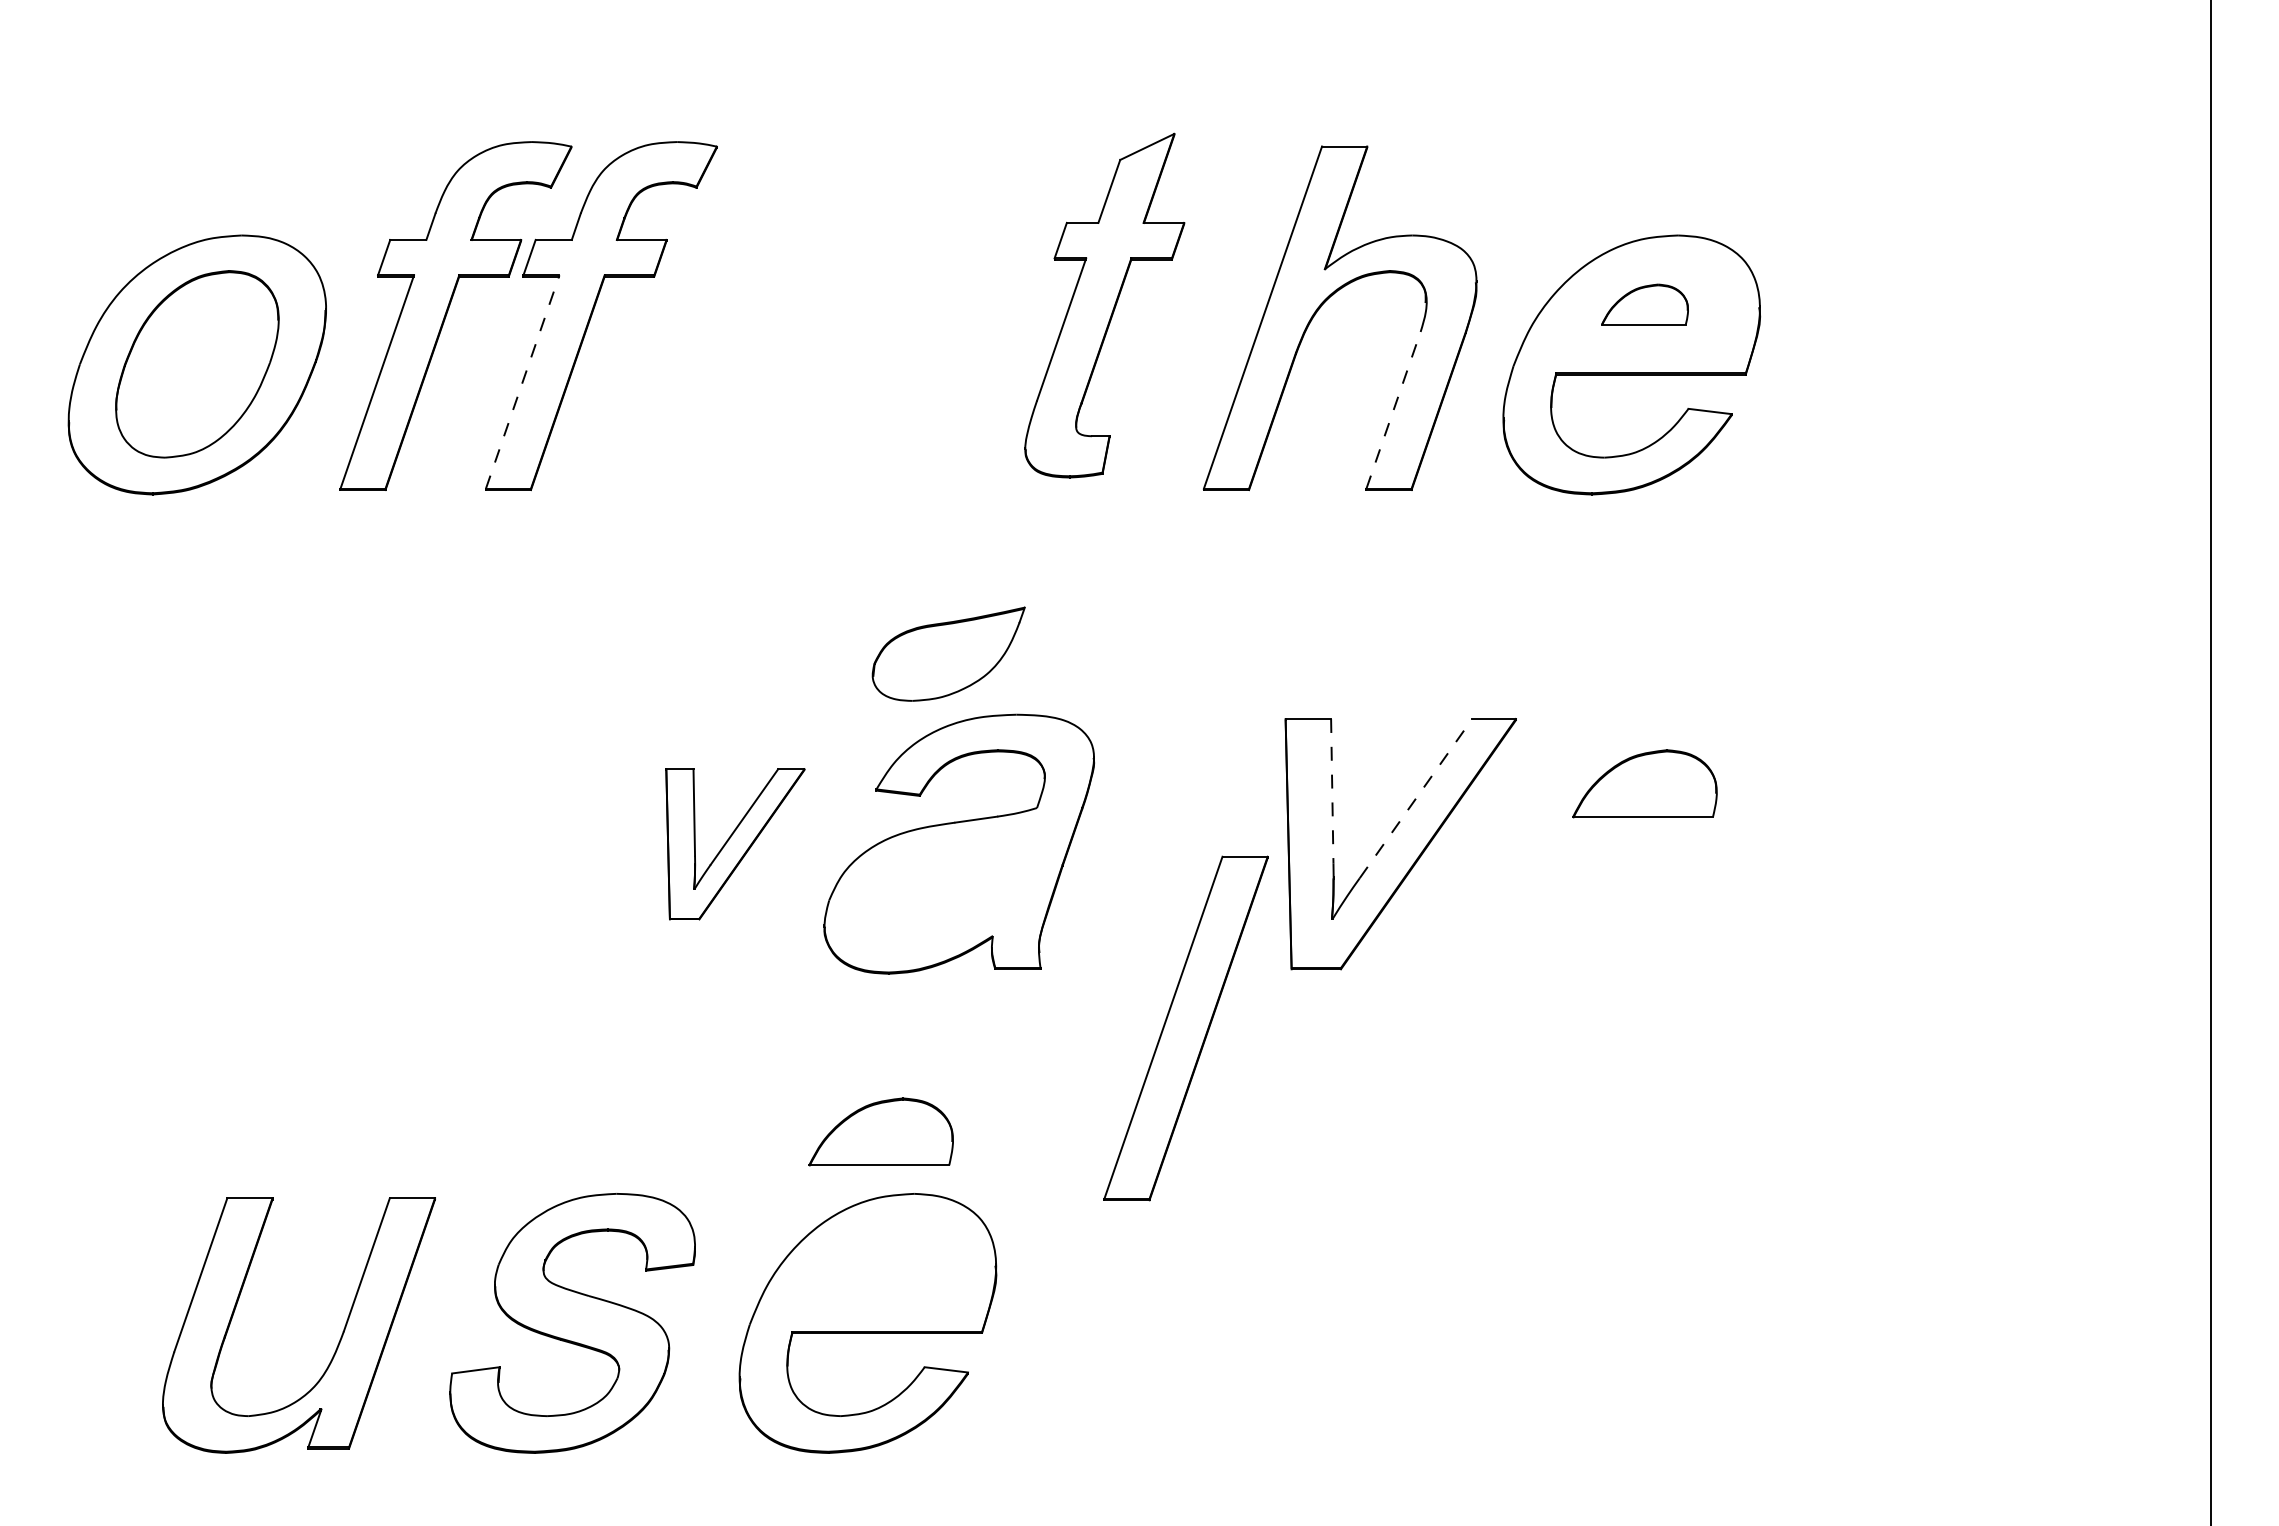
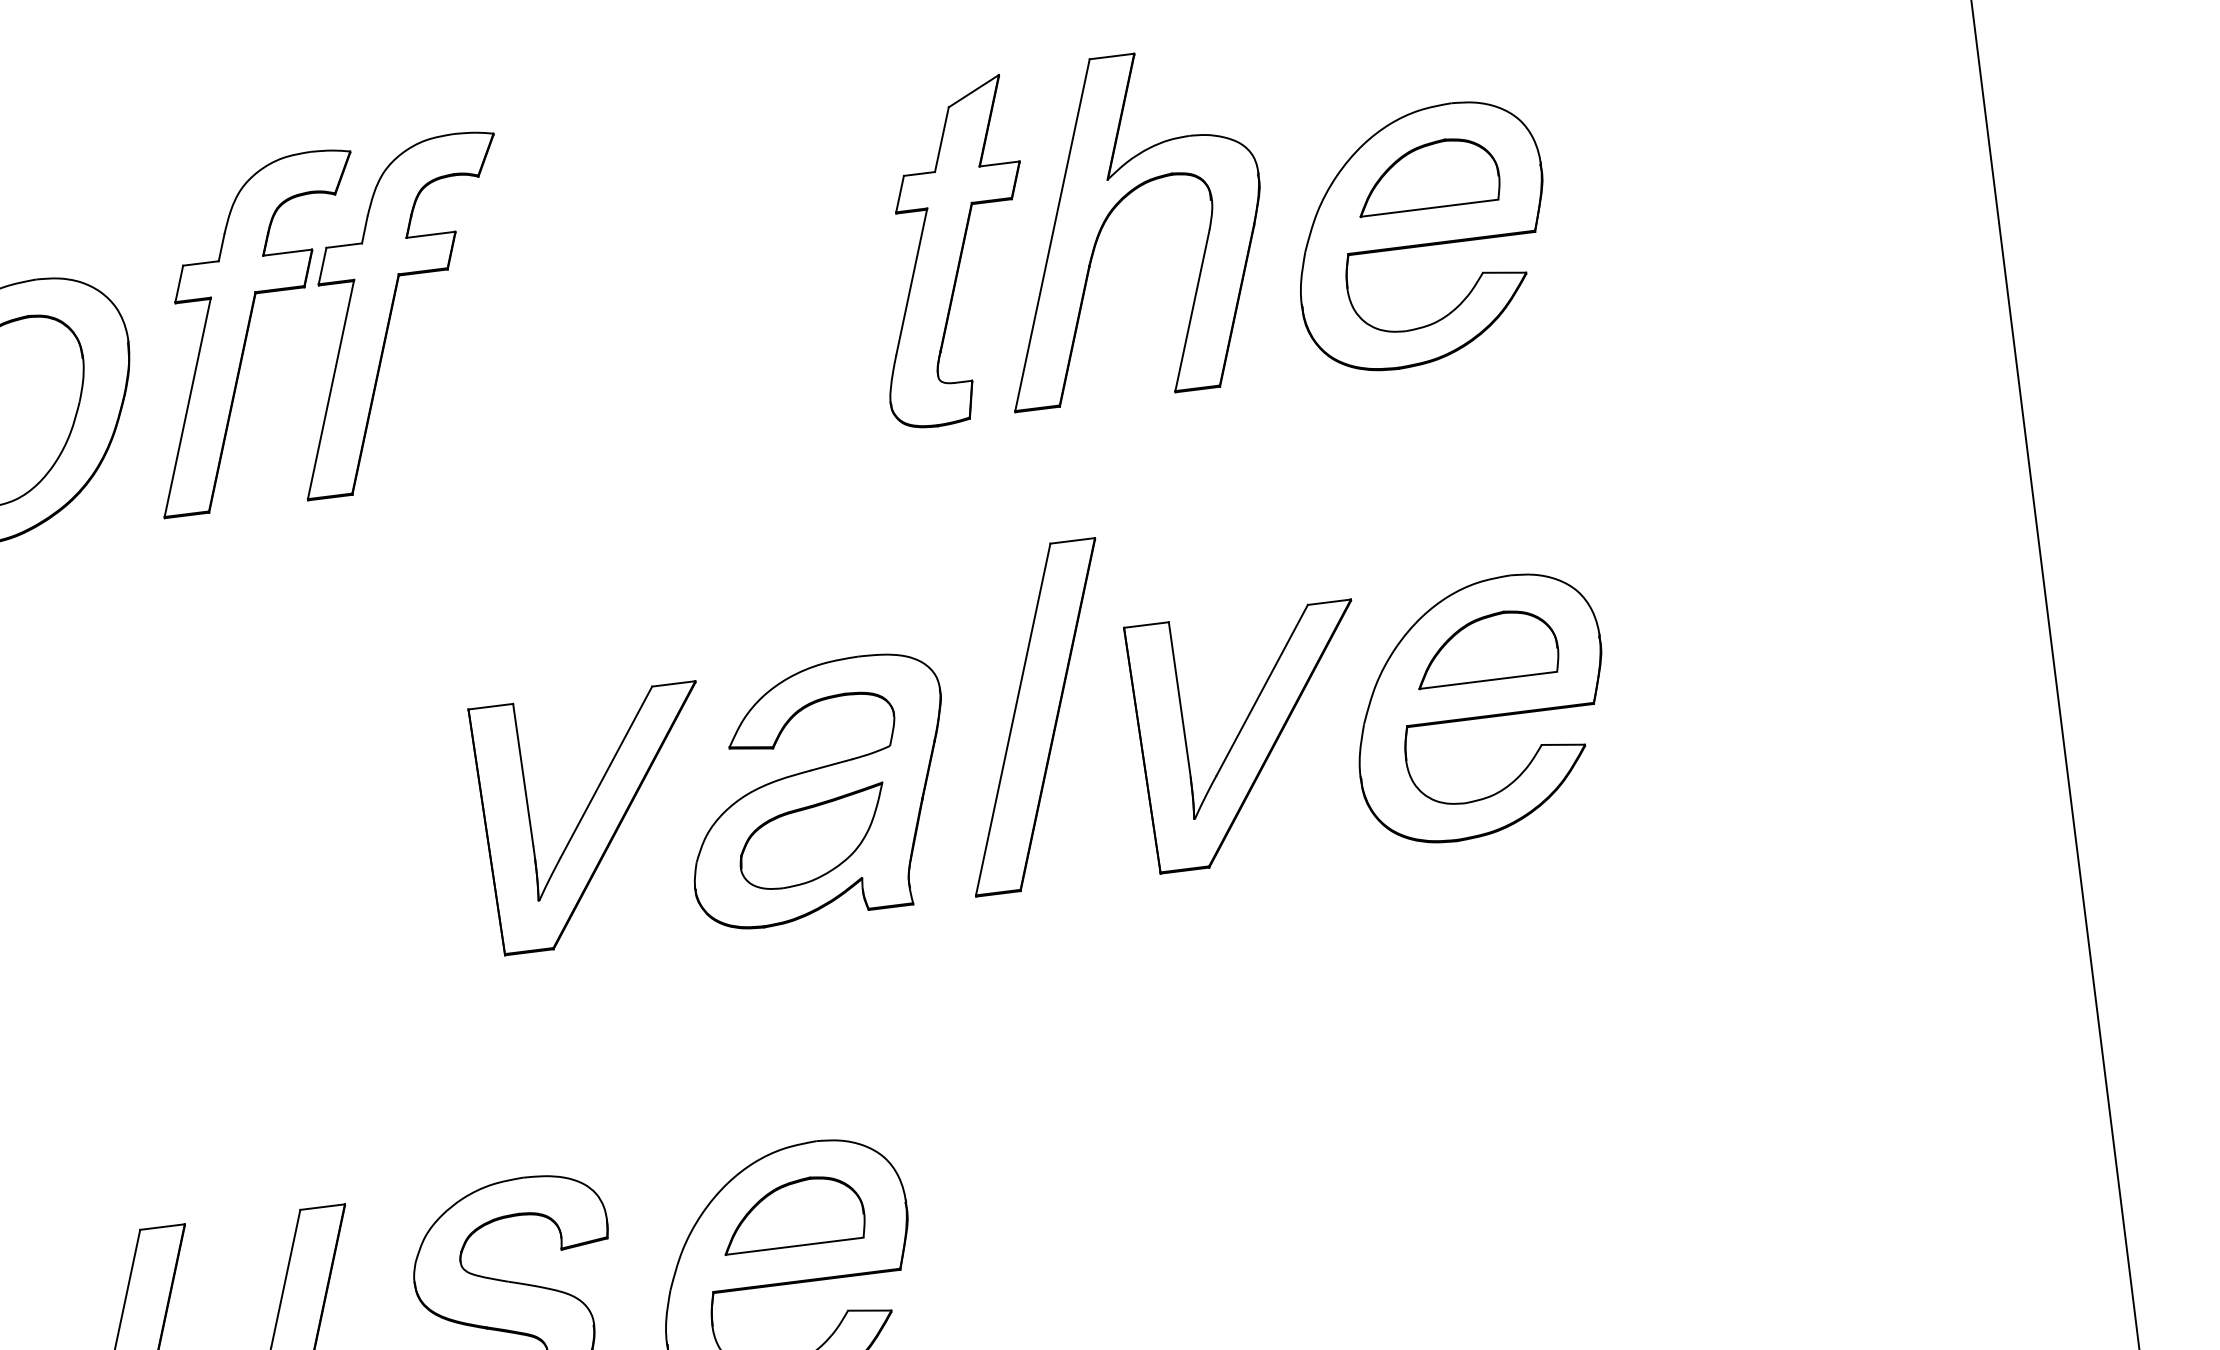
part: (1644, 304) -> (1426, 175), size x1.67
part: (1104, 305) -> (951, 252), moved
line: (522, 382) -> (330, 389), dashed -> solid
line: (1393, 410) -> (1192, 310), dashed -> solid
part: (948, 653) -> (812, 837), moved
line: (1332, 791) -> (1179, 693), dashed -> solid
line: (1416, 798) -> (1262, 690), dashed -> solid
part: (1631, 843) -> (1480, 707), added
part: (735, 844) -> (597, 818), size x1.67
part: (1185, 1028) -> (1035, 717), moved
part: (880, 1131) -> (791, 1212), moved

